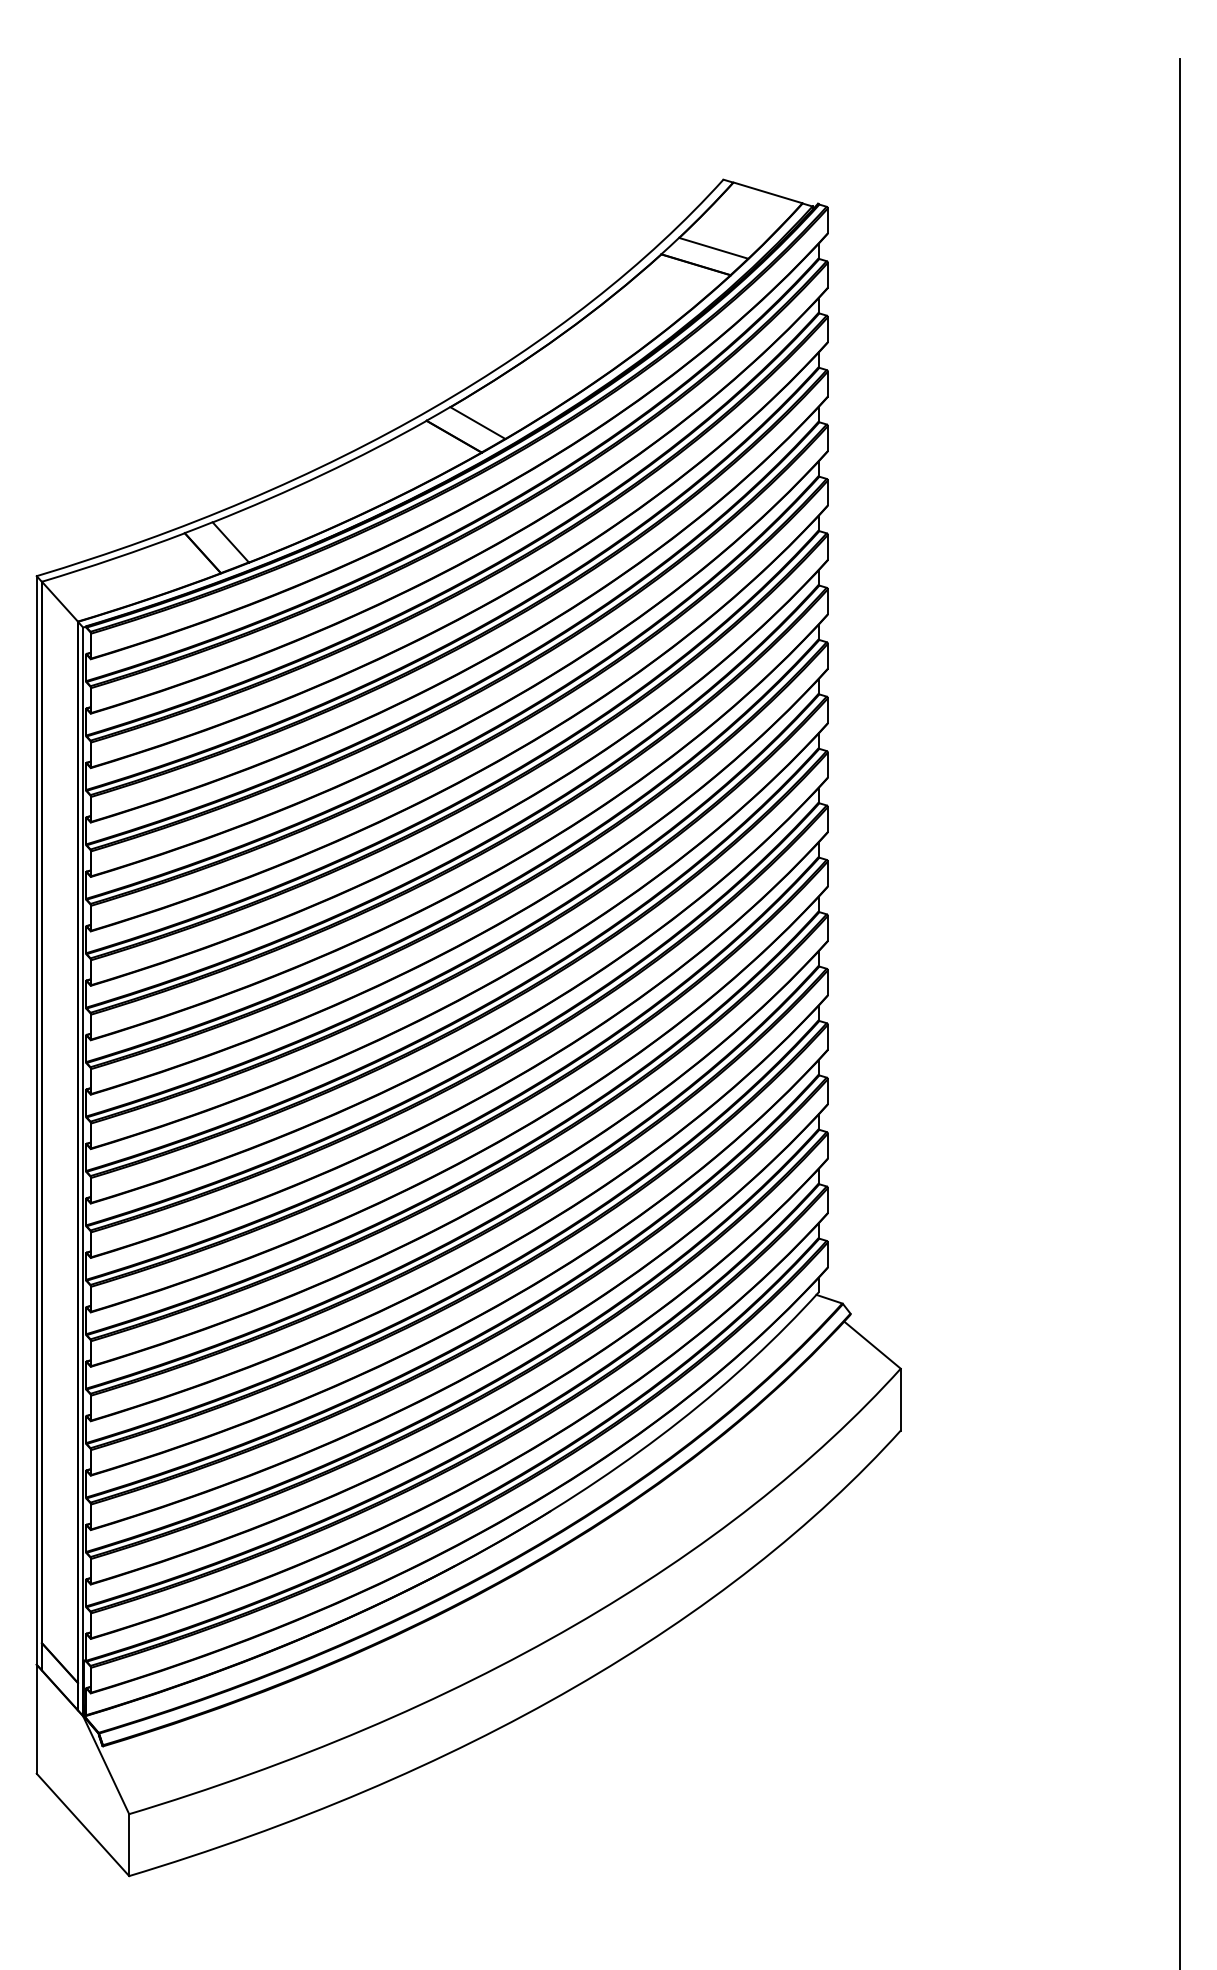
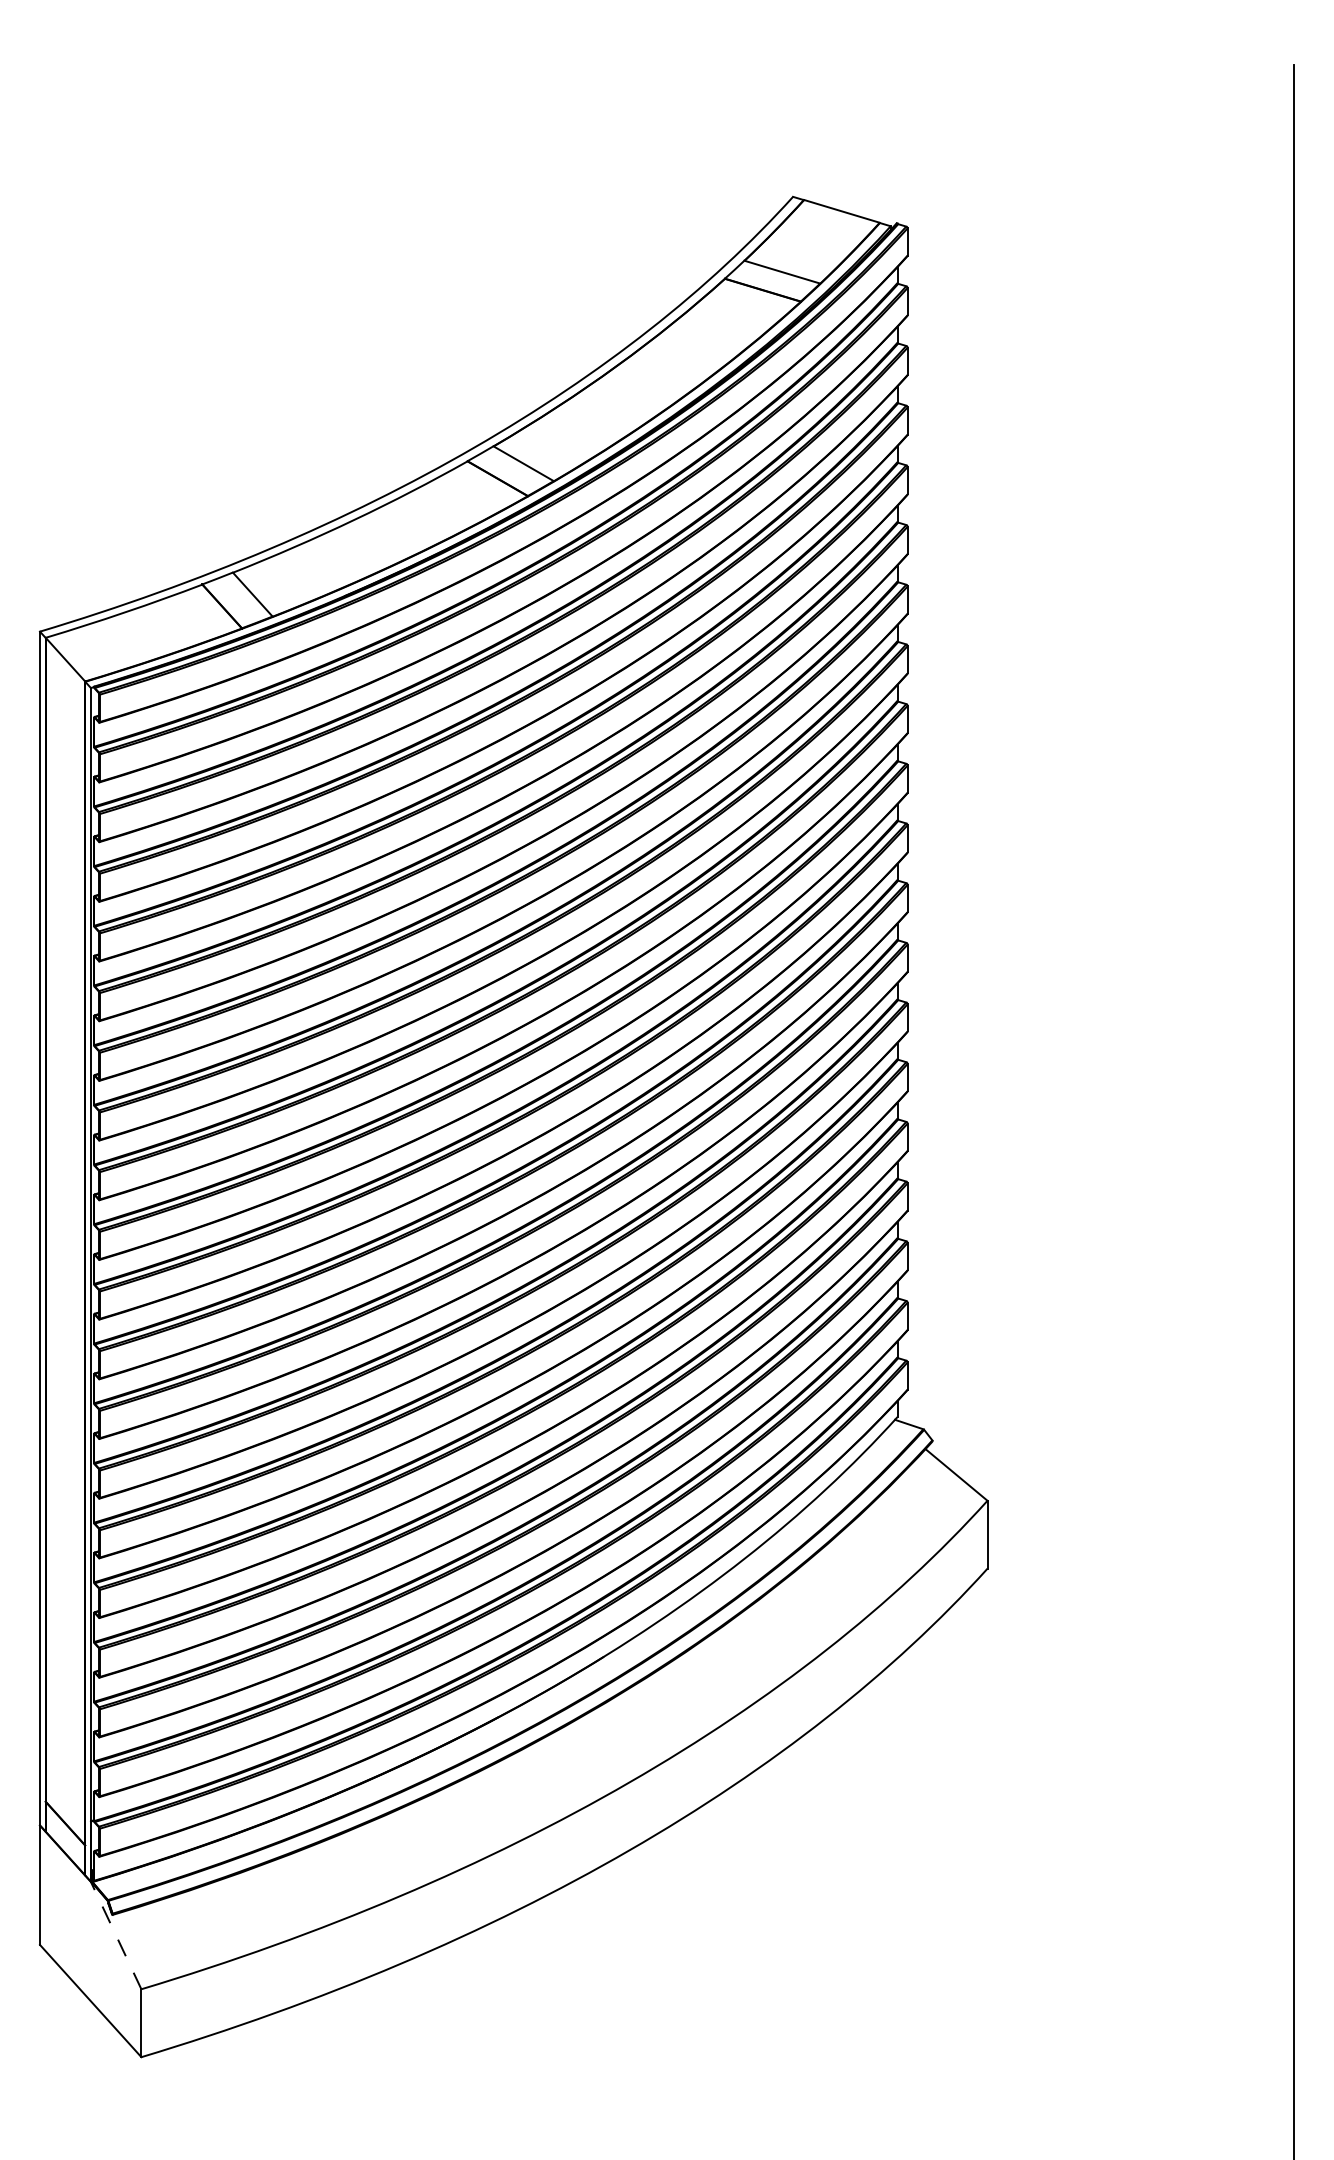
line: (105, 1765) -> (115, 1935), solid -> dashed

